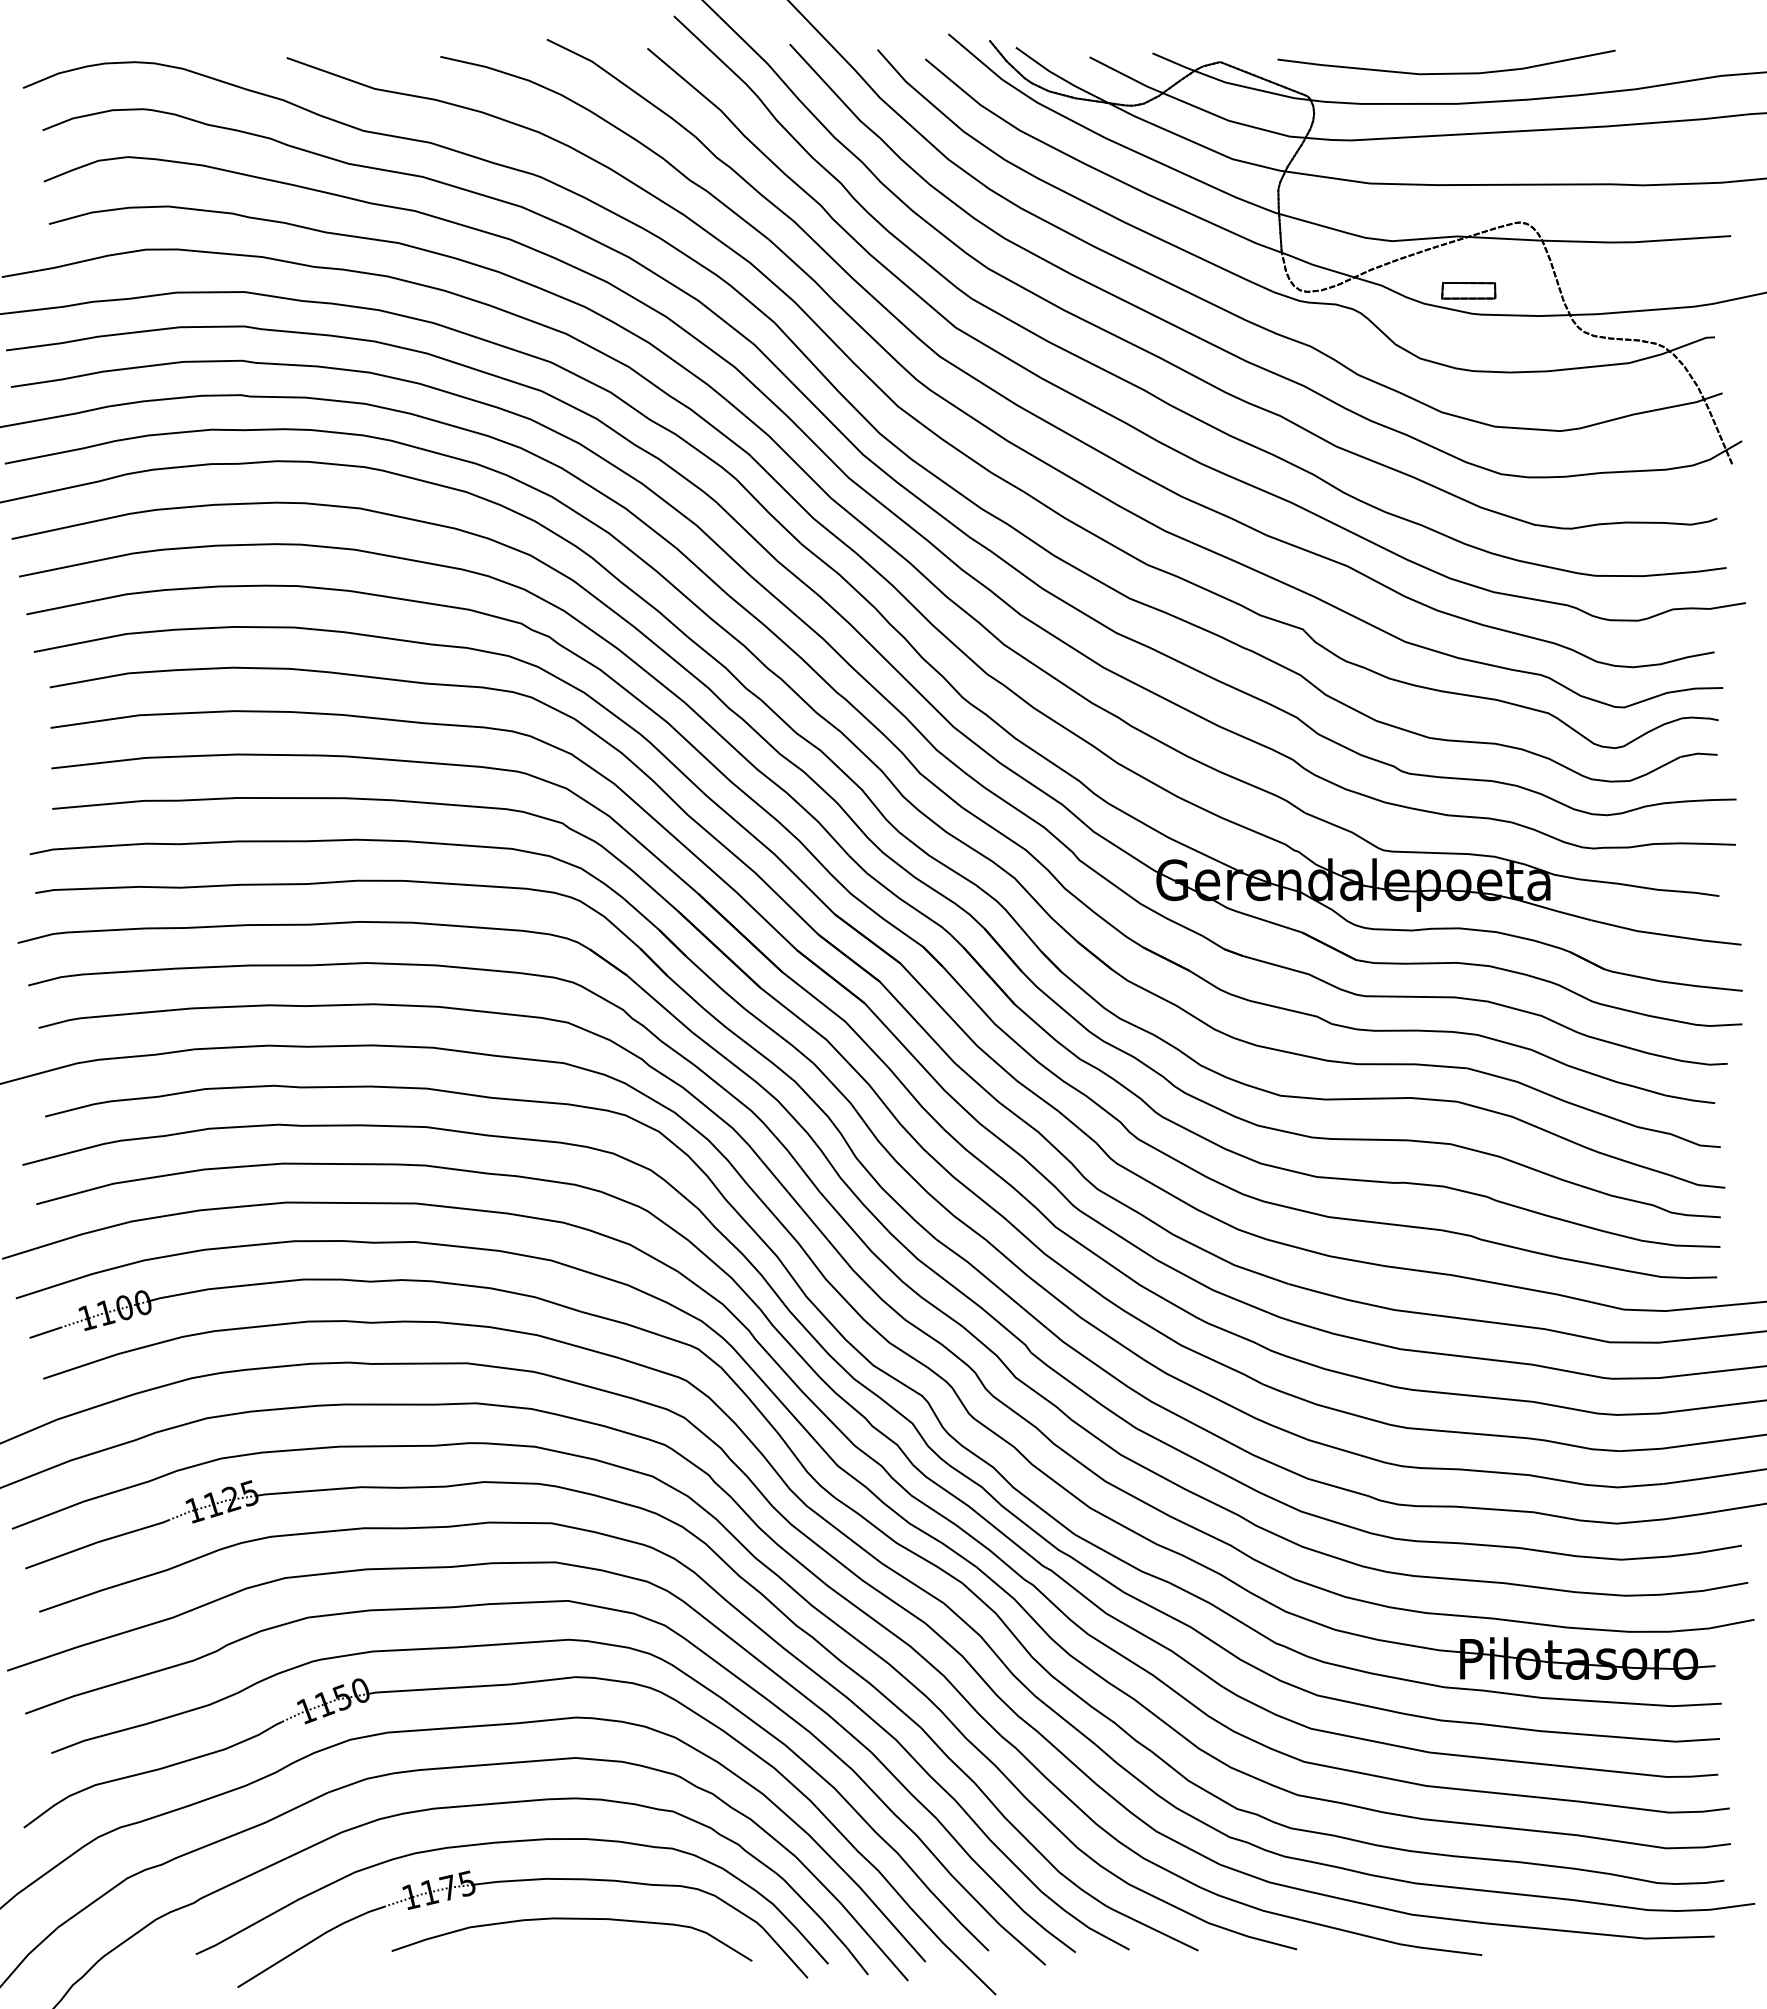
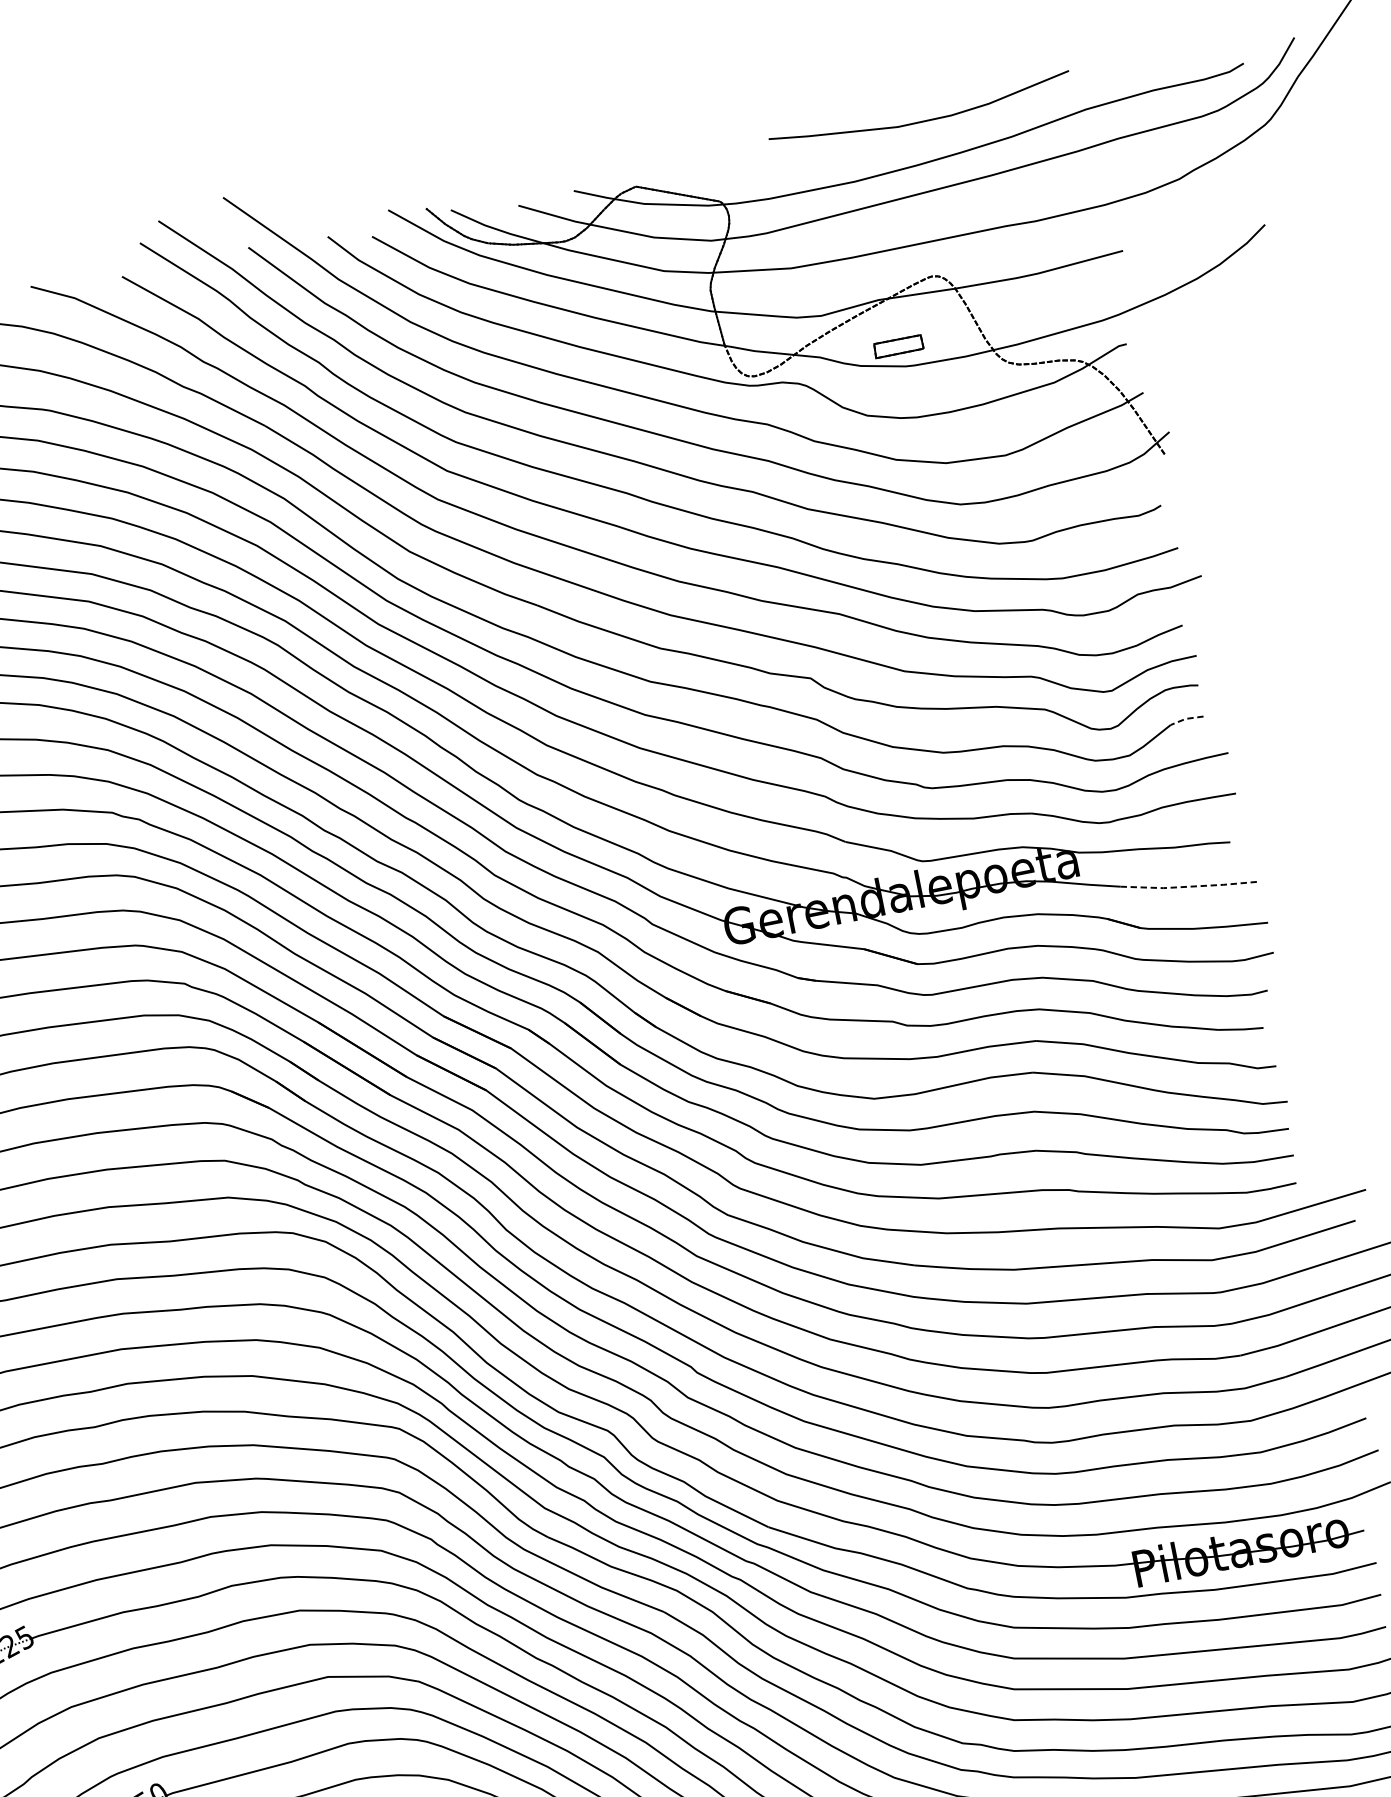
curve: (1446, 72) -> (921, 120), moved
line: (1697, 753) -> (1185, 718), solid -> dashed
line: (1665, 935) -> (1189, 887), solid -> dashed

